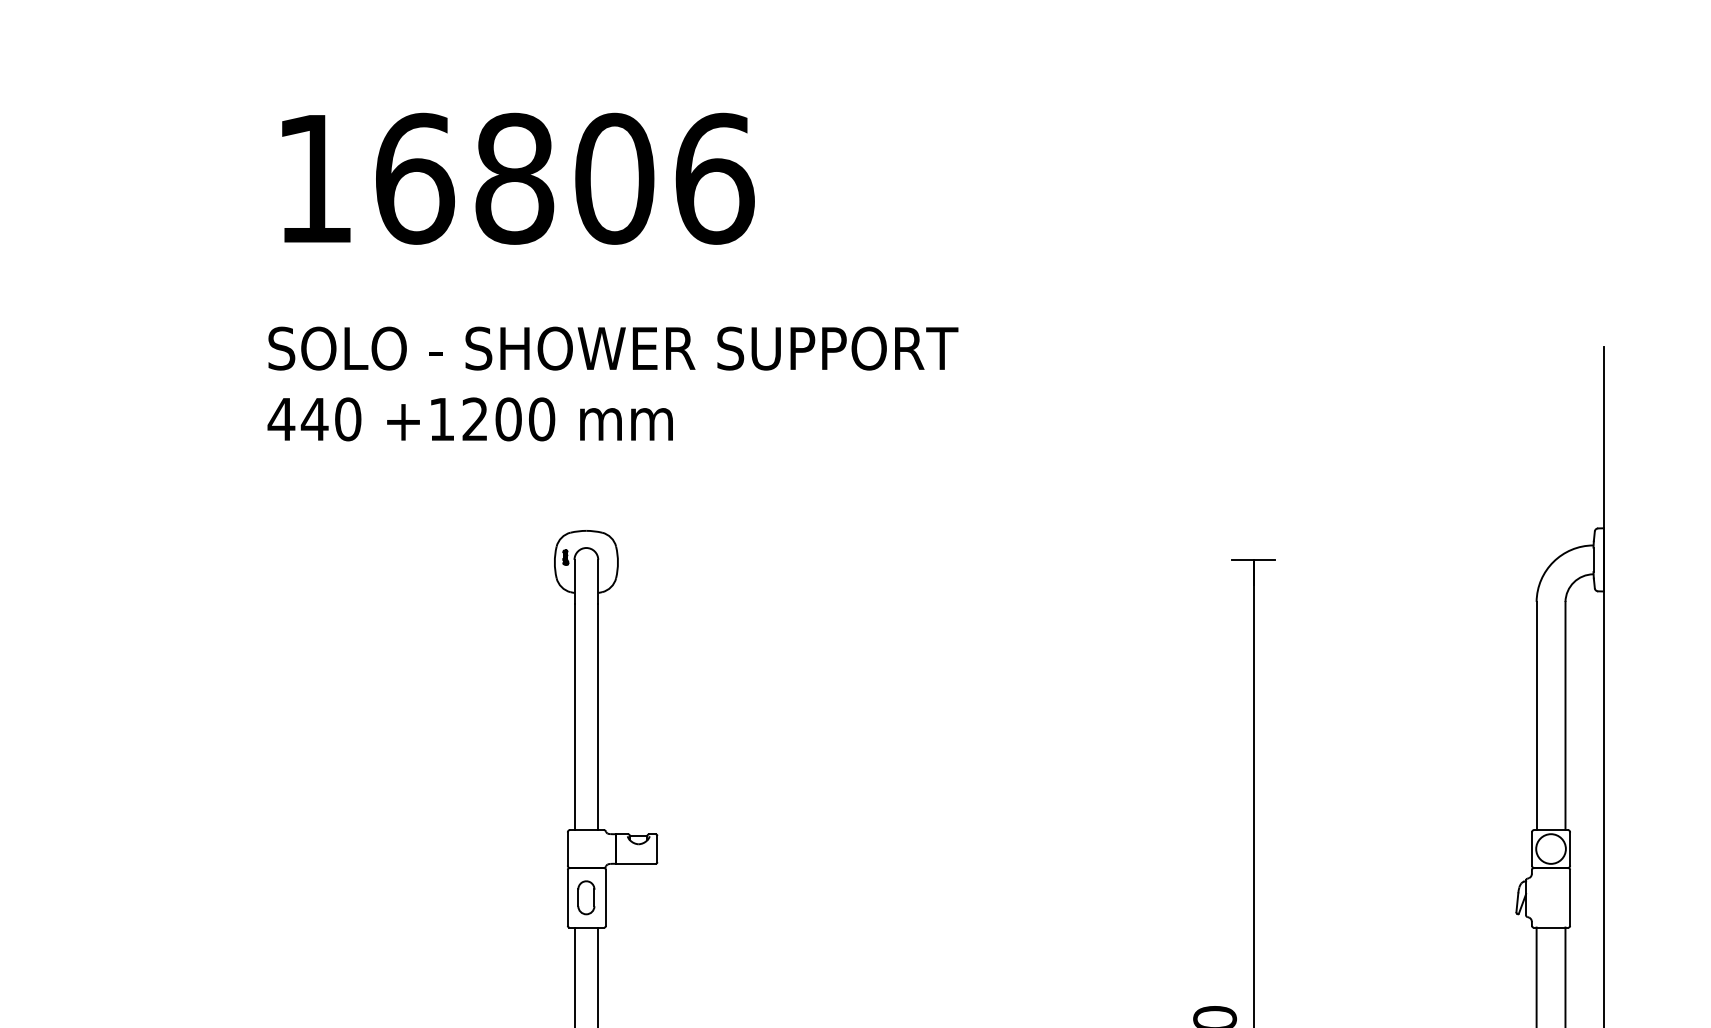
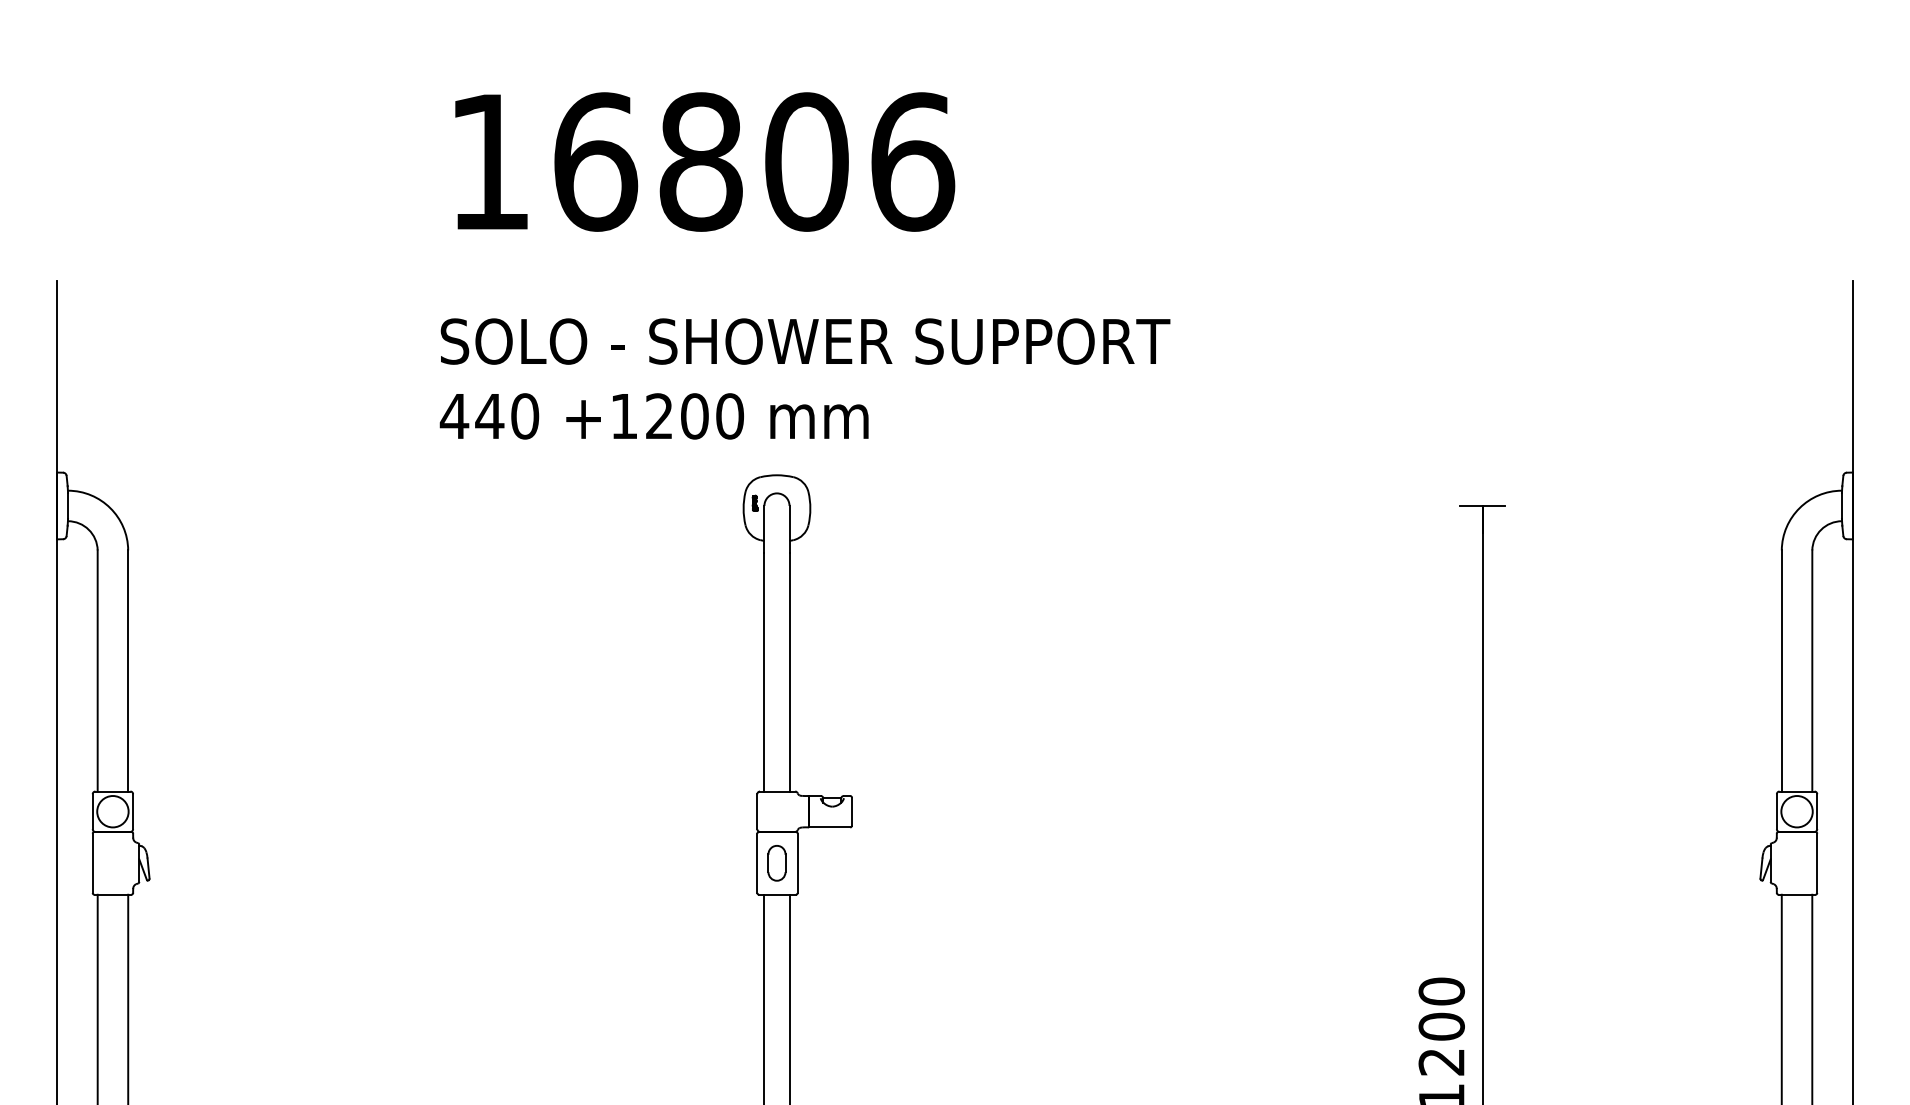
text: (612, 276) -> (804, 265), moved

